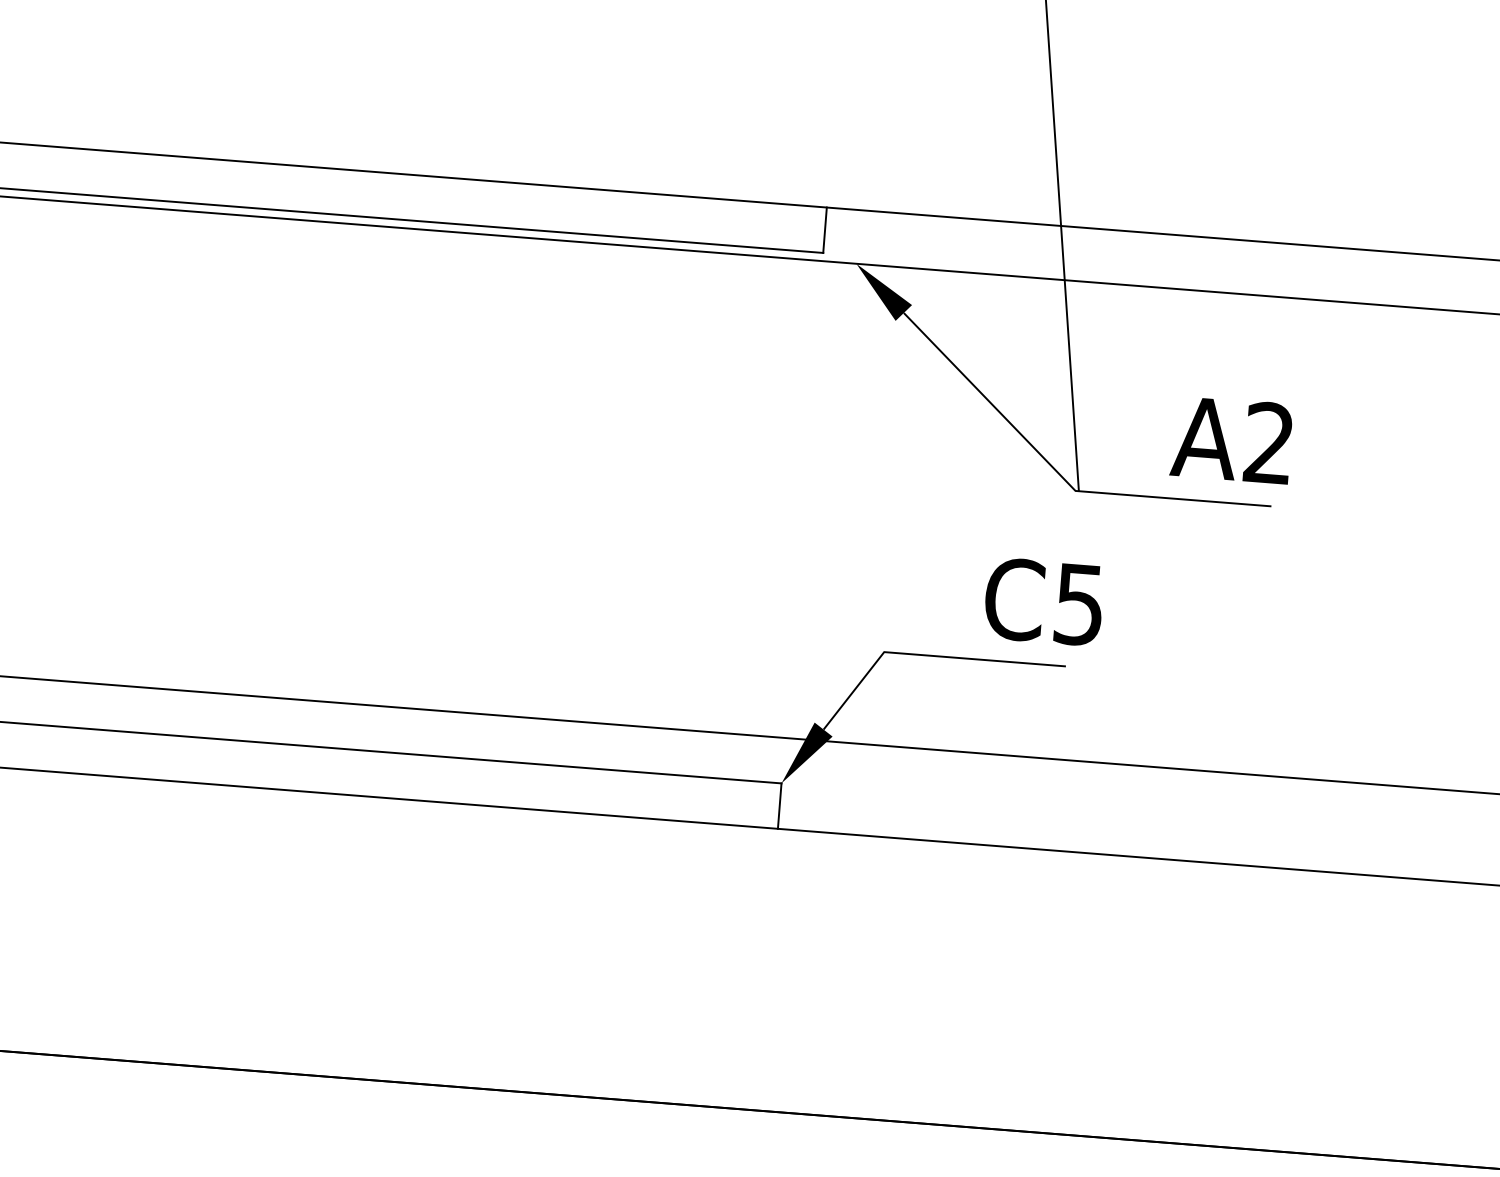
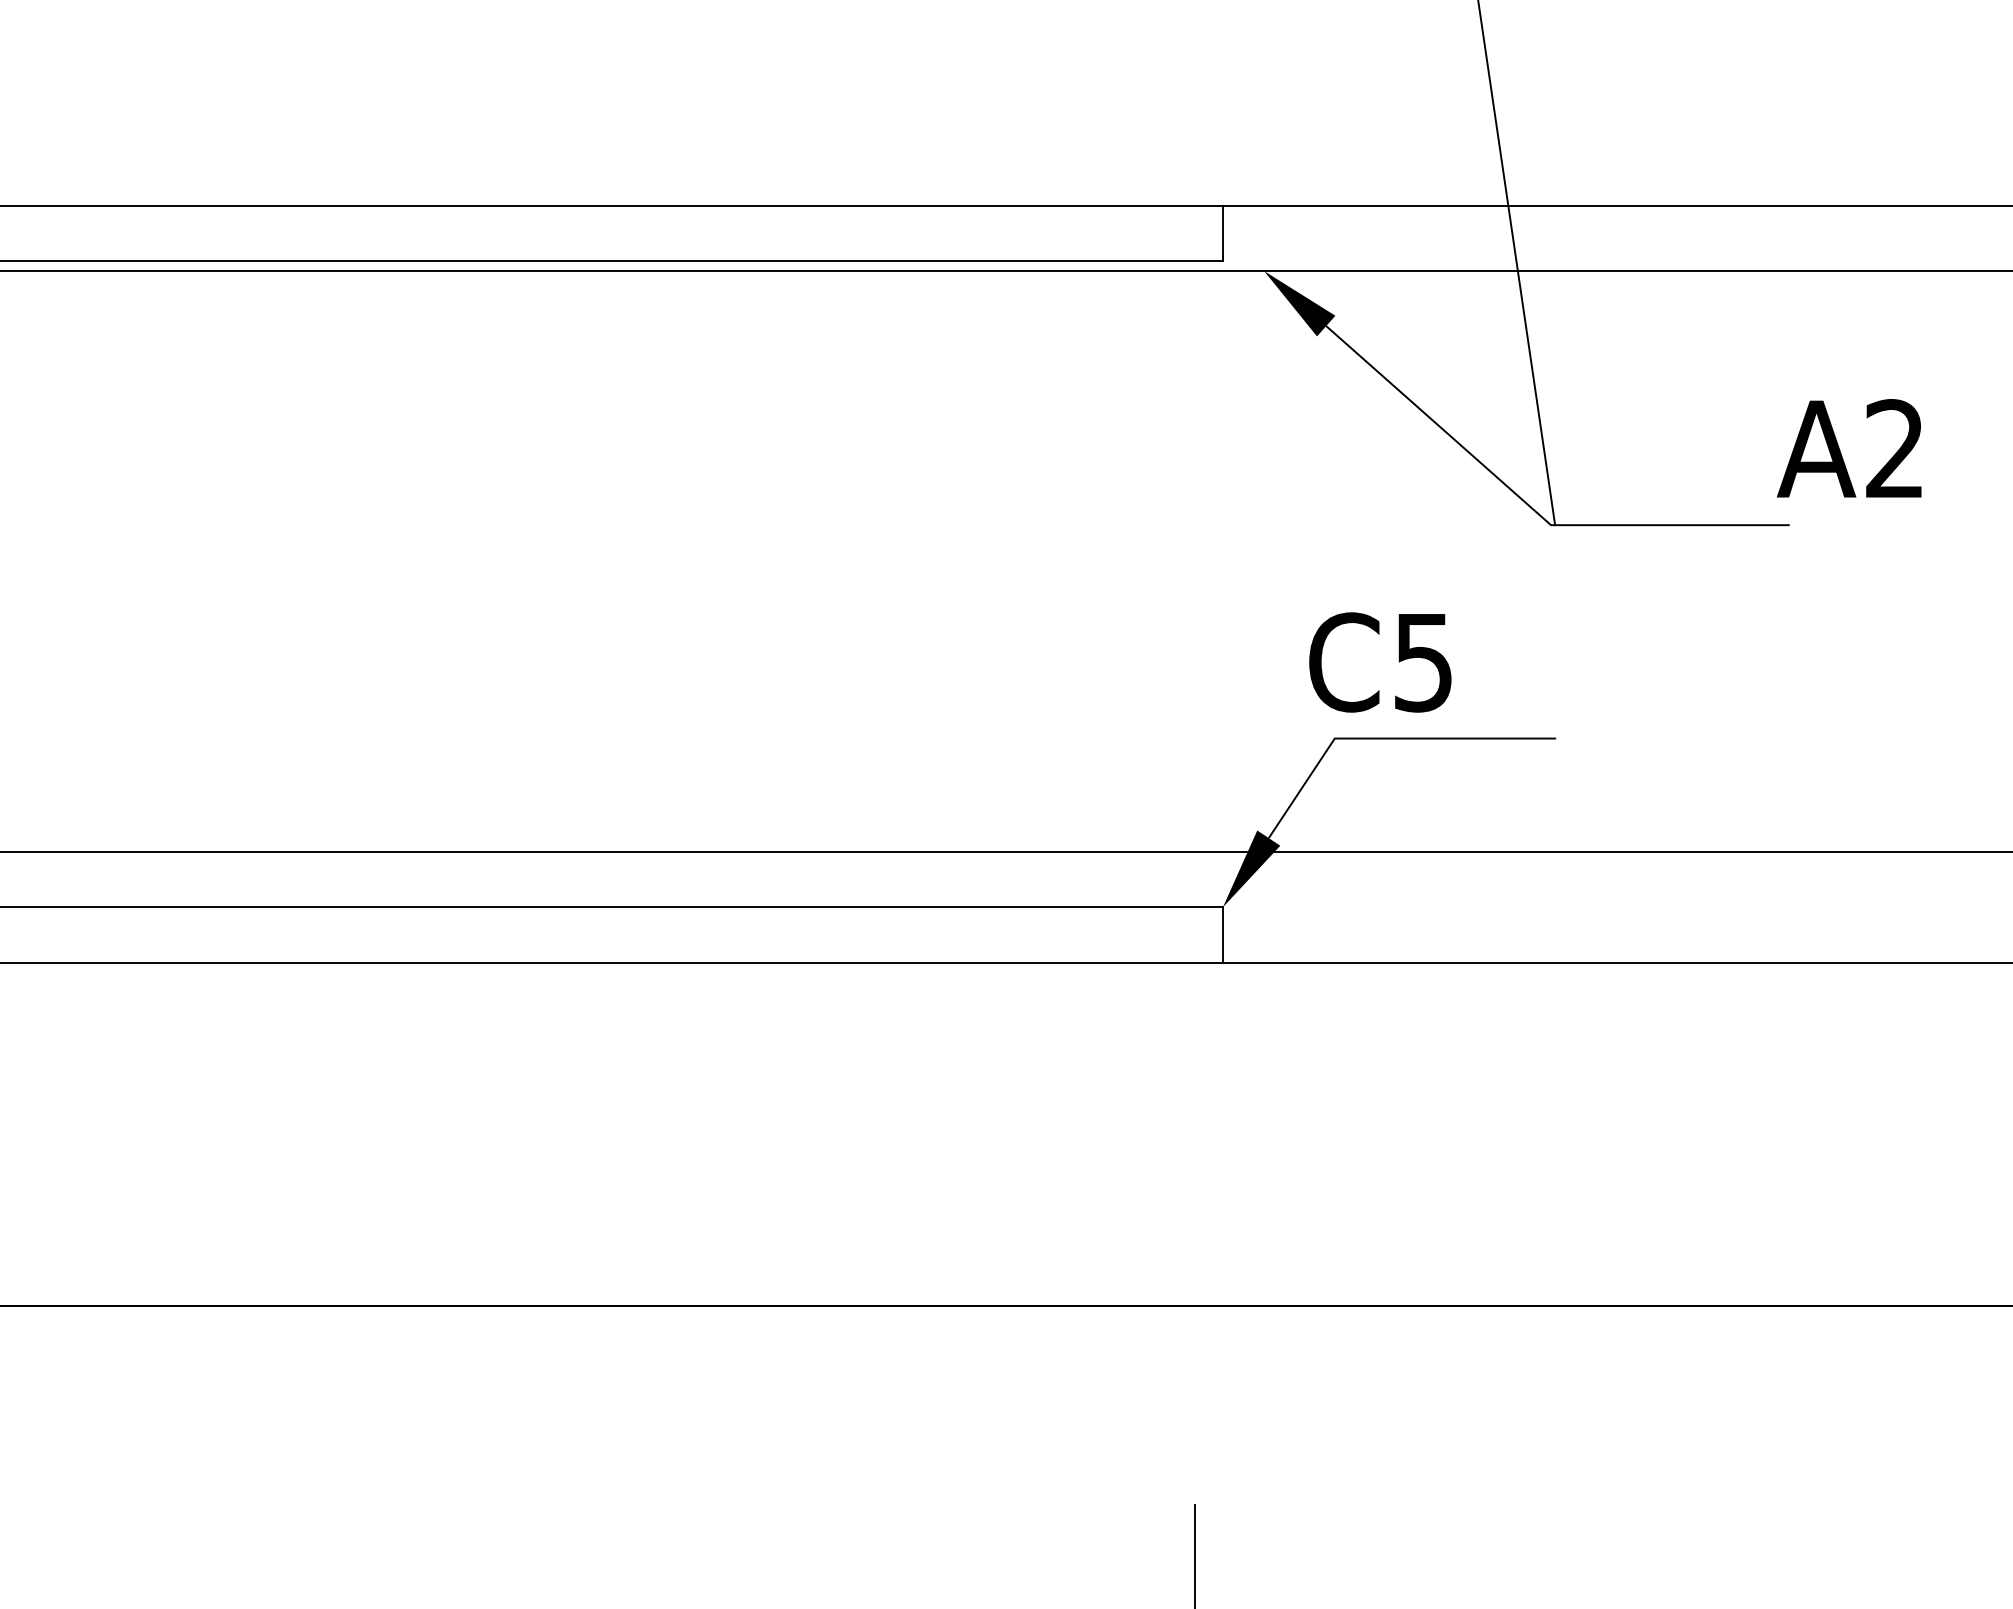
text: (1231, 439) -> (1848, 448), moved
text: (1044, 601) -> (1380, 662), moved

